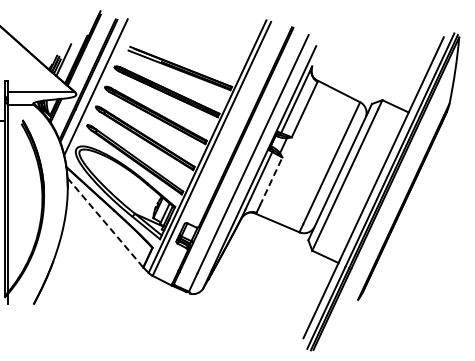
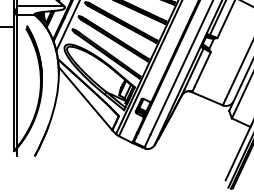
line: (271, 181) -> (203, 69), dashed -> solid
line: (105, 222) -> (85, 98), dashed -> solid

